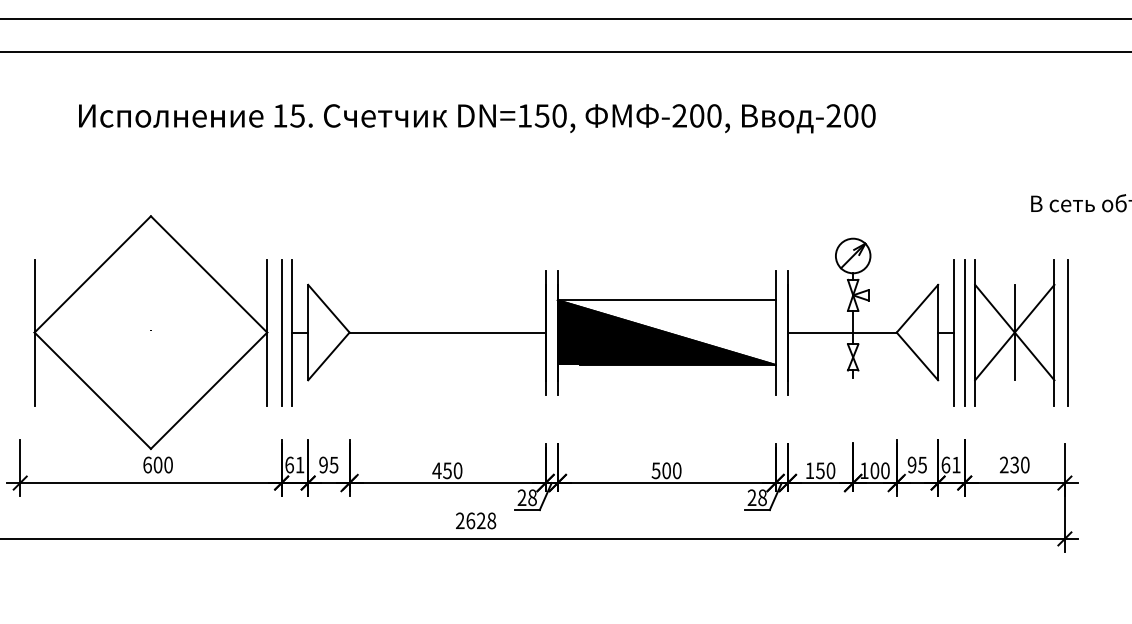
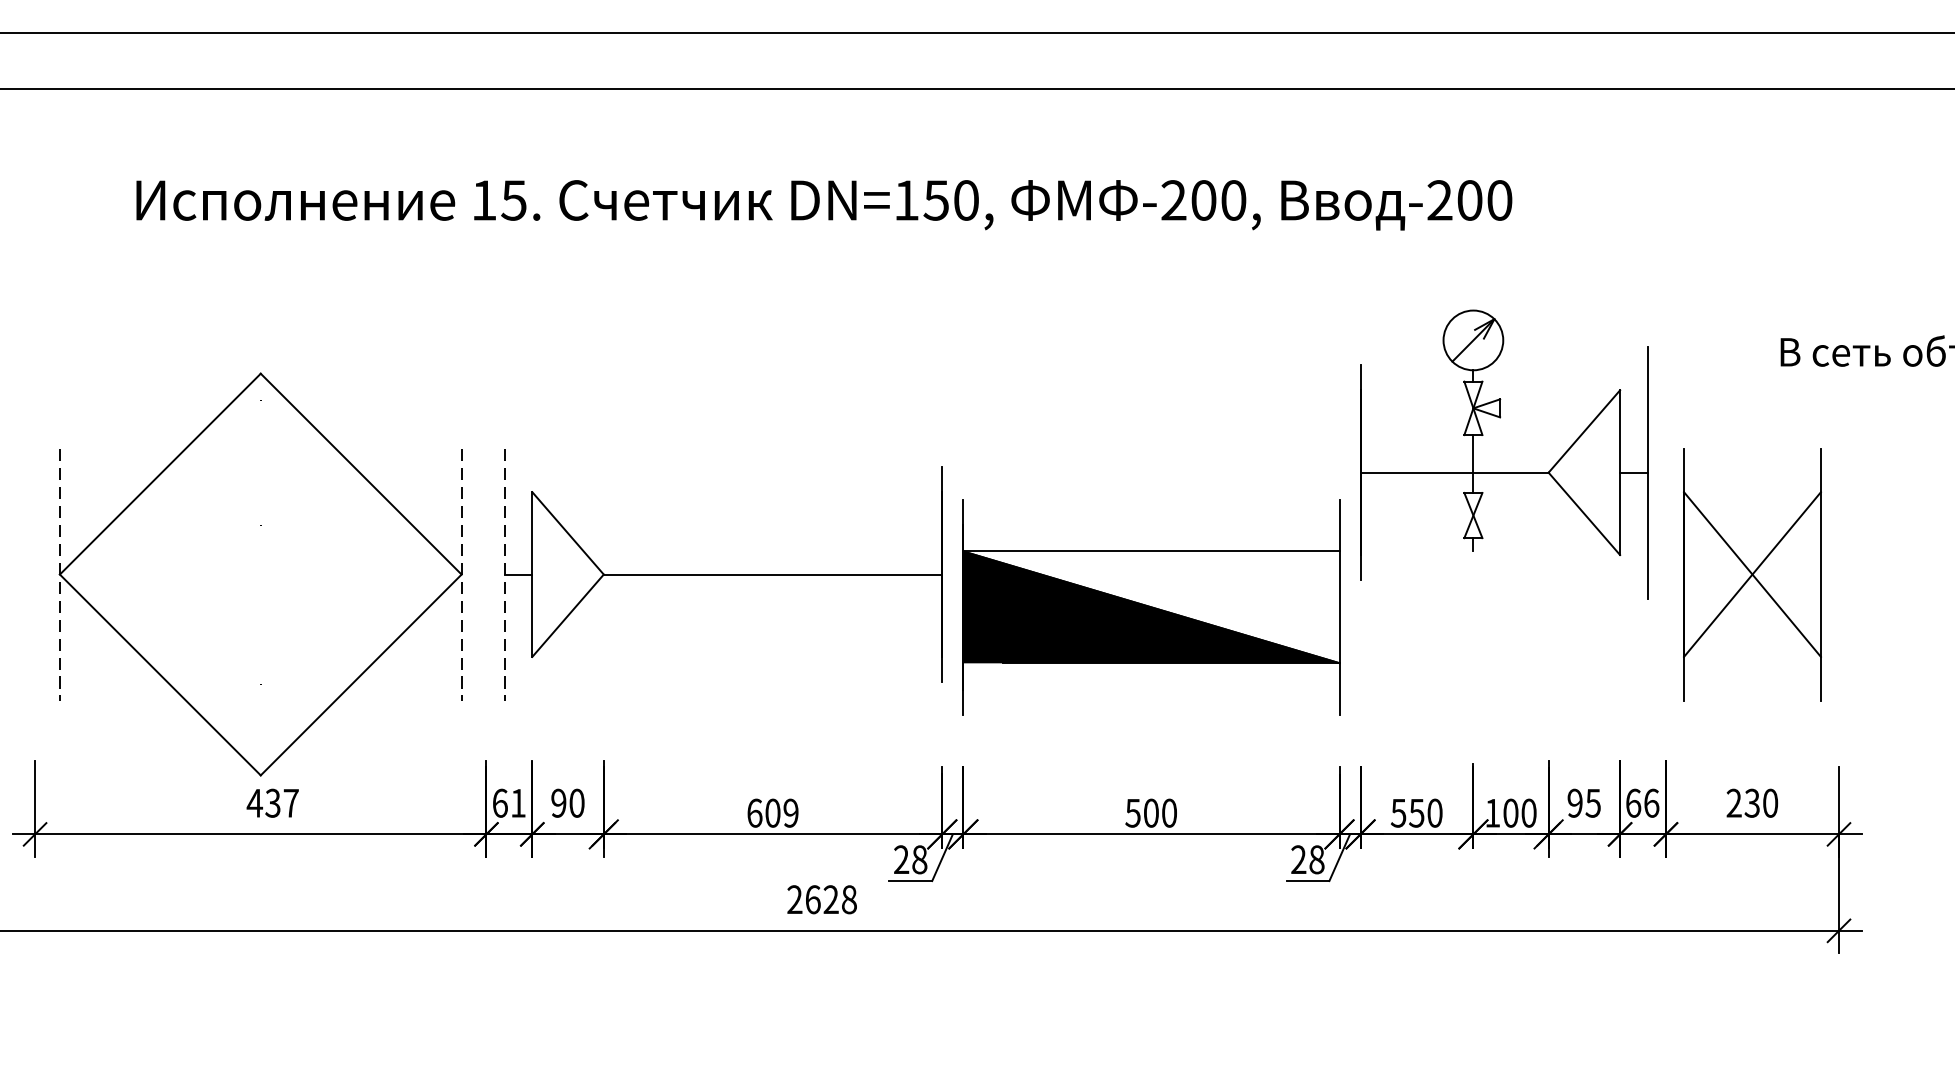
line: (34, 332) -> (59, 574), solid -> dashed
line: (267, 332) -> (462, 574), solid -> dashed
line: (281, 332) -> (486, 574), removed
line: (292, 332) -> (505, 574), solid -> dashed
part: (666, 332) -> (1151, 607), moved
part: (870, 332) -> (1503, 472), moved
line: (964, 332) -> (1665, 574), removed
line: (1014, 332) -> (1751, 574), removed
line: (1067, 332) -> (1843, 574), removed
text: (157, 464) -> (272, 802), 600 -> 437
text: (333, 464) -> (576, 802), 95 -> 90
text: (956, 464) -> (1651, 802), 61 -> 66
text: (447, 470) -> (772, 812), 450 -> 609
text: (809, 470) -> (1397, 812), 150 -> 550

